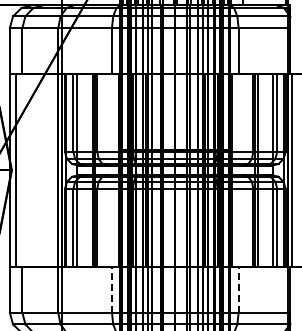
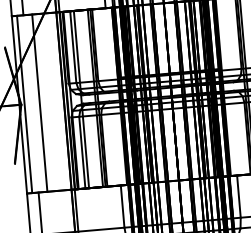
line: (32, 169) -> (40, 102), added
line: (112, 289) -> (123, 206), dashed -> solid
line: (238, 289) -> (238, 196), dashed -> solid

